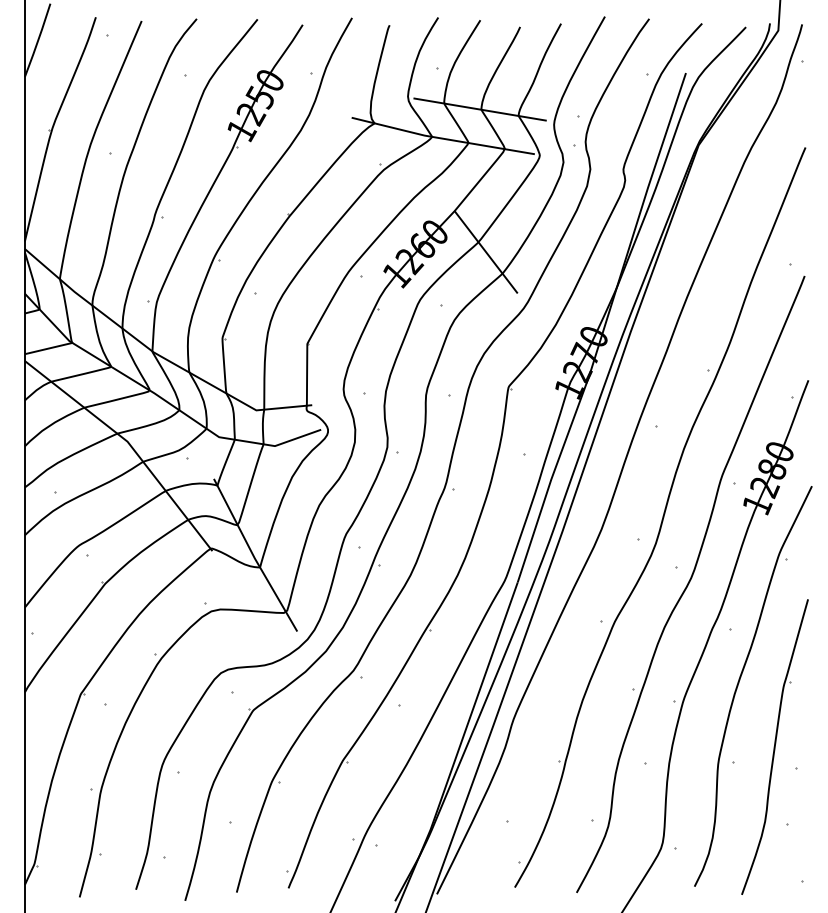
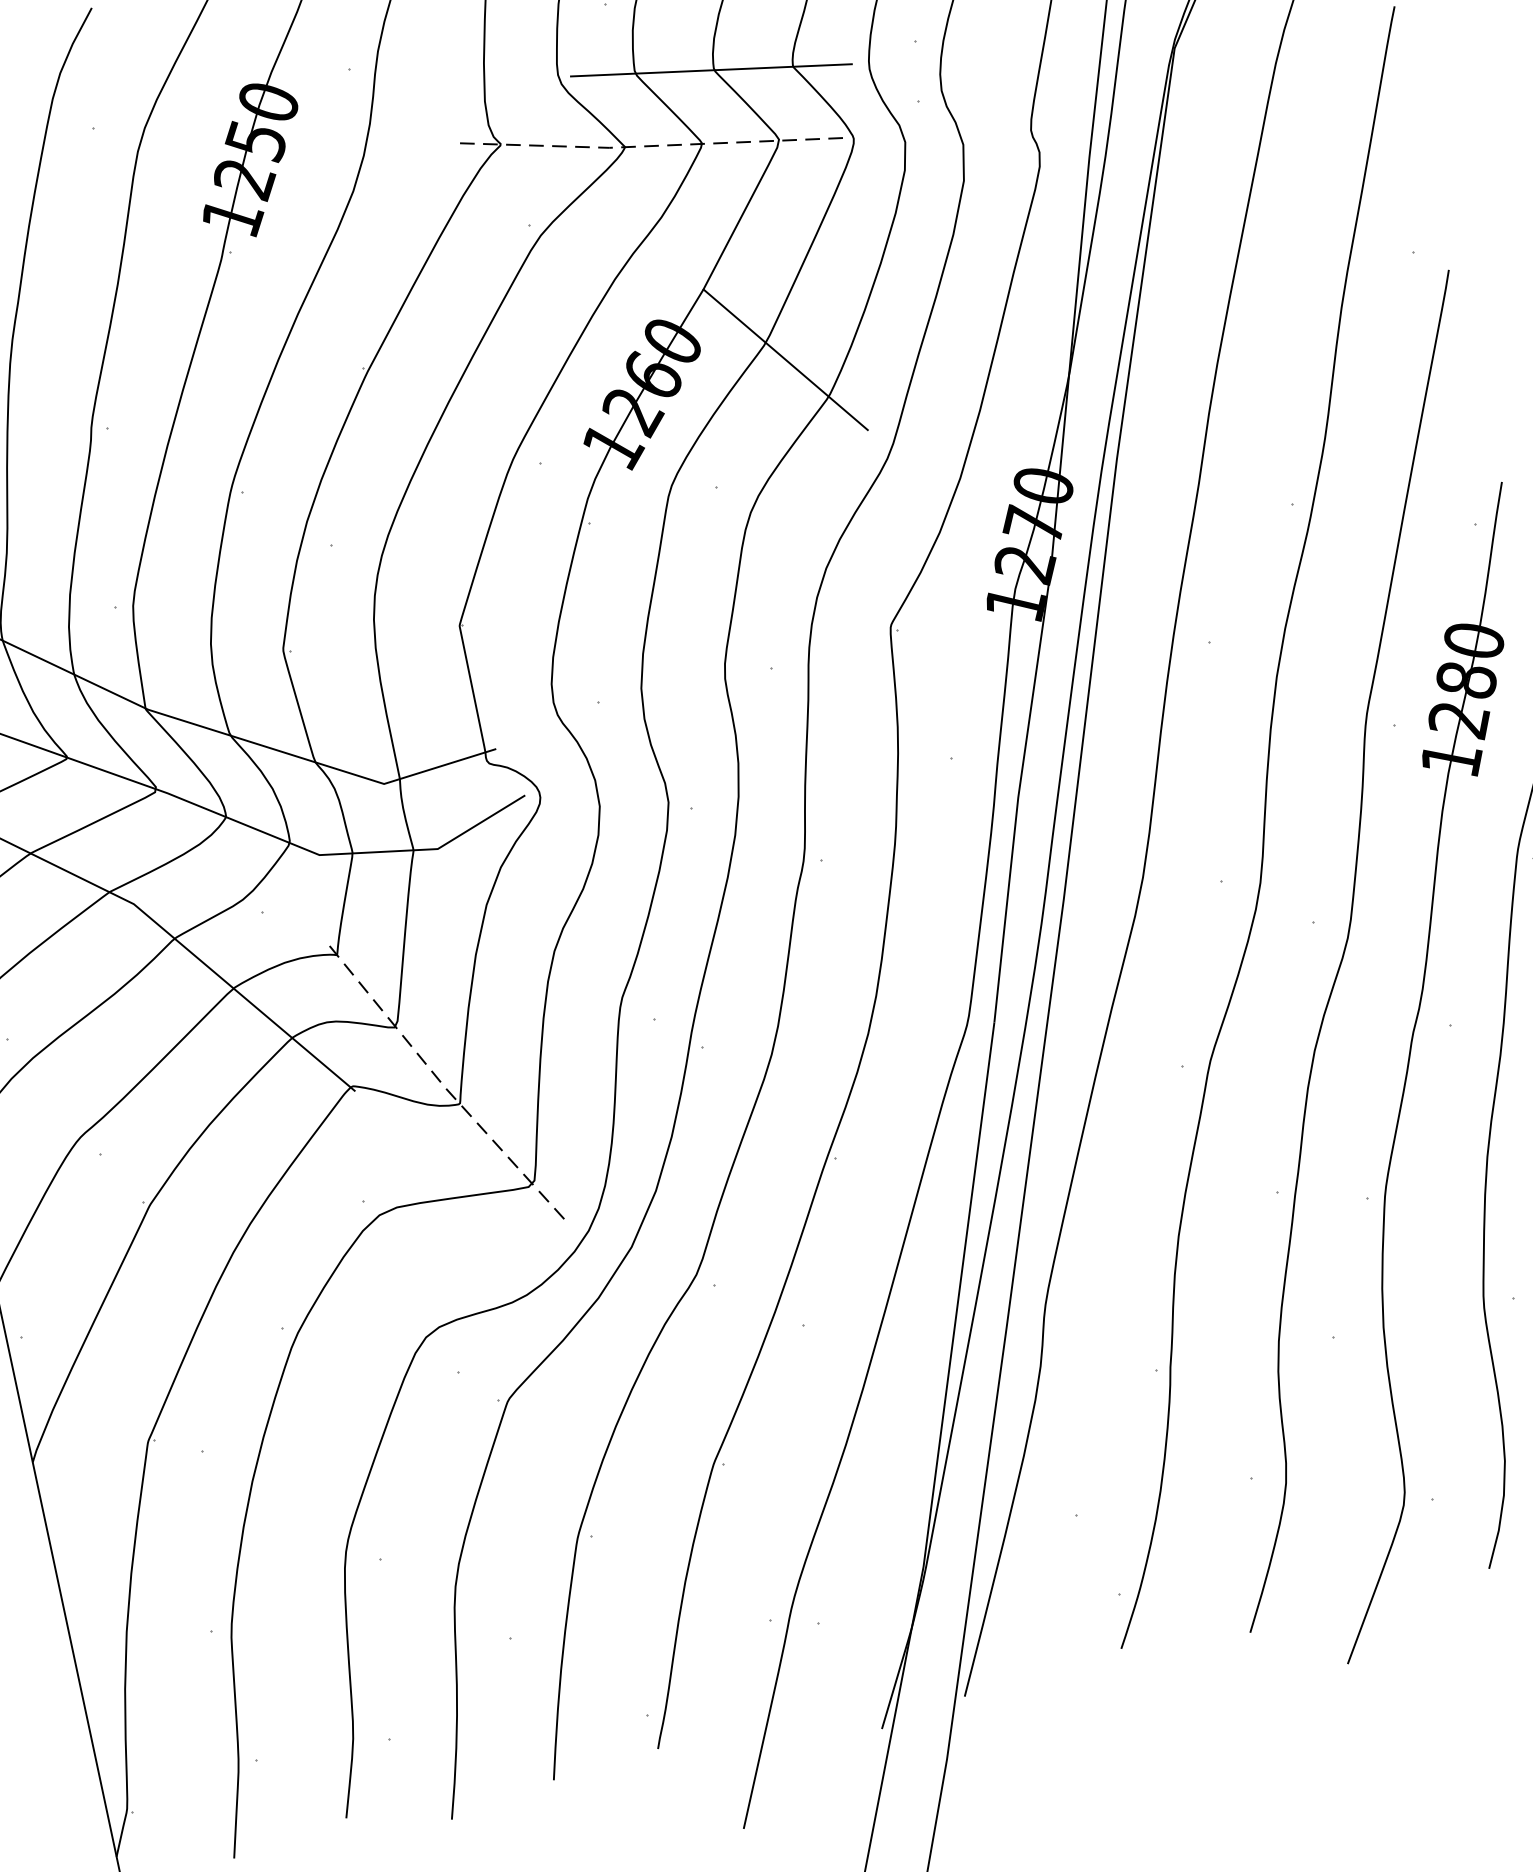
line: (441, 138) -> (644, 146), solid -> dashed
line: (254, 556) -> (443, 1084), solid -> dashed

